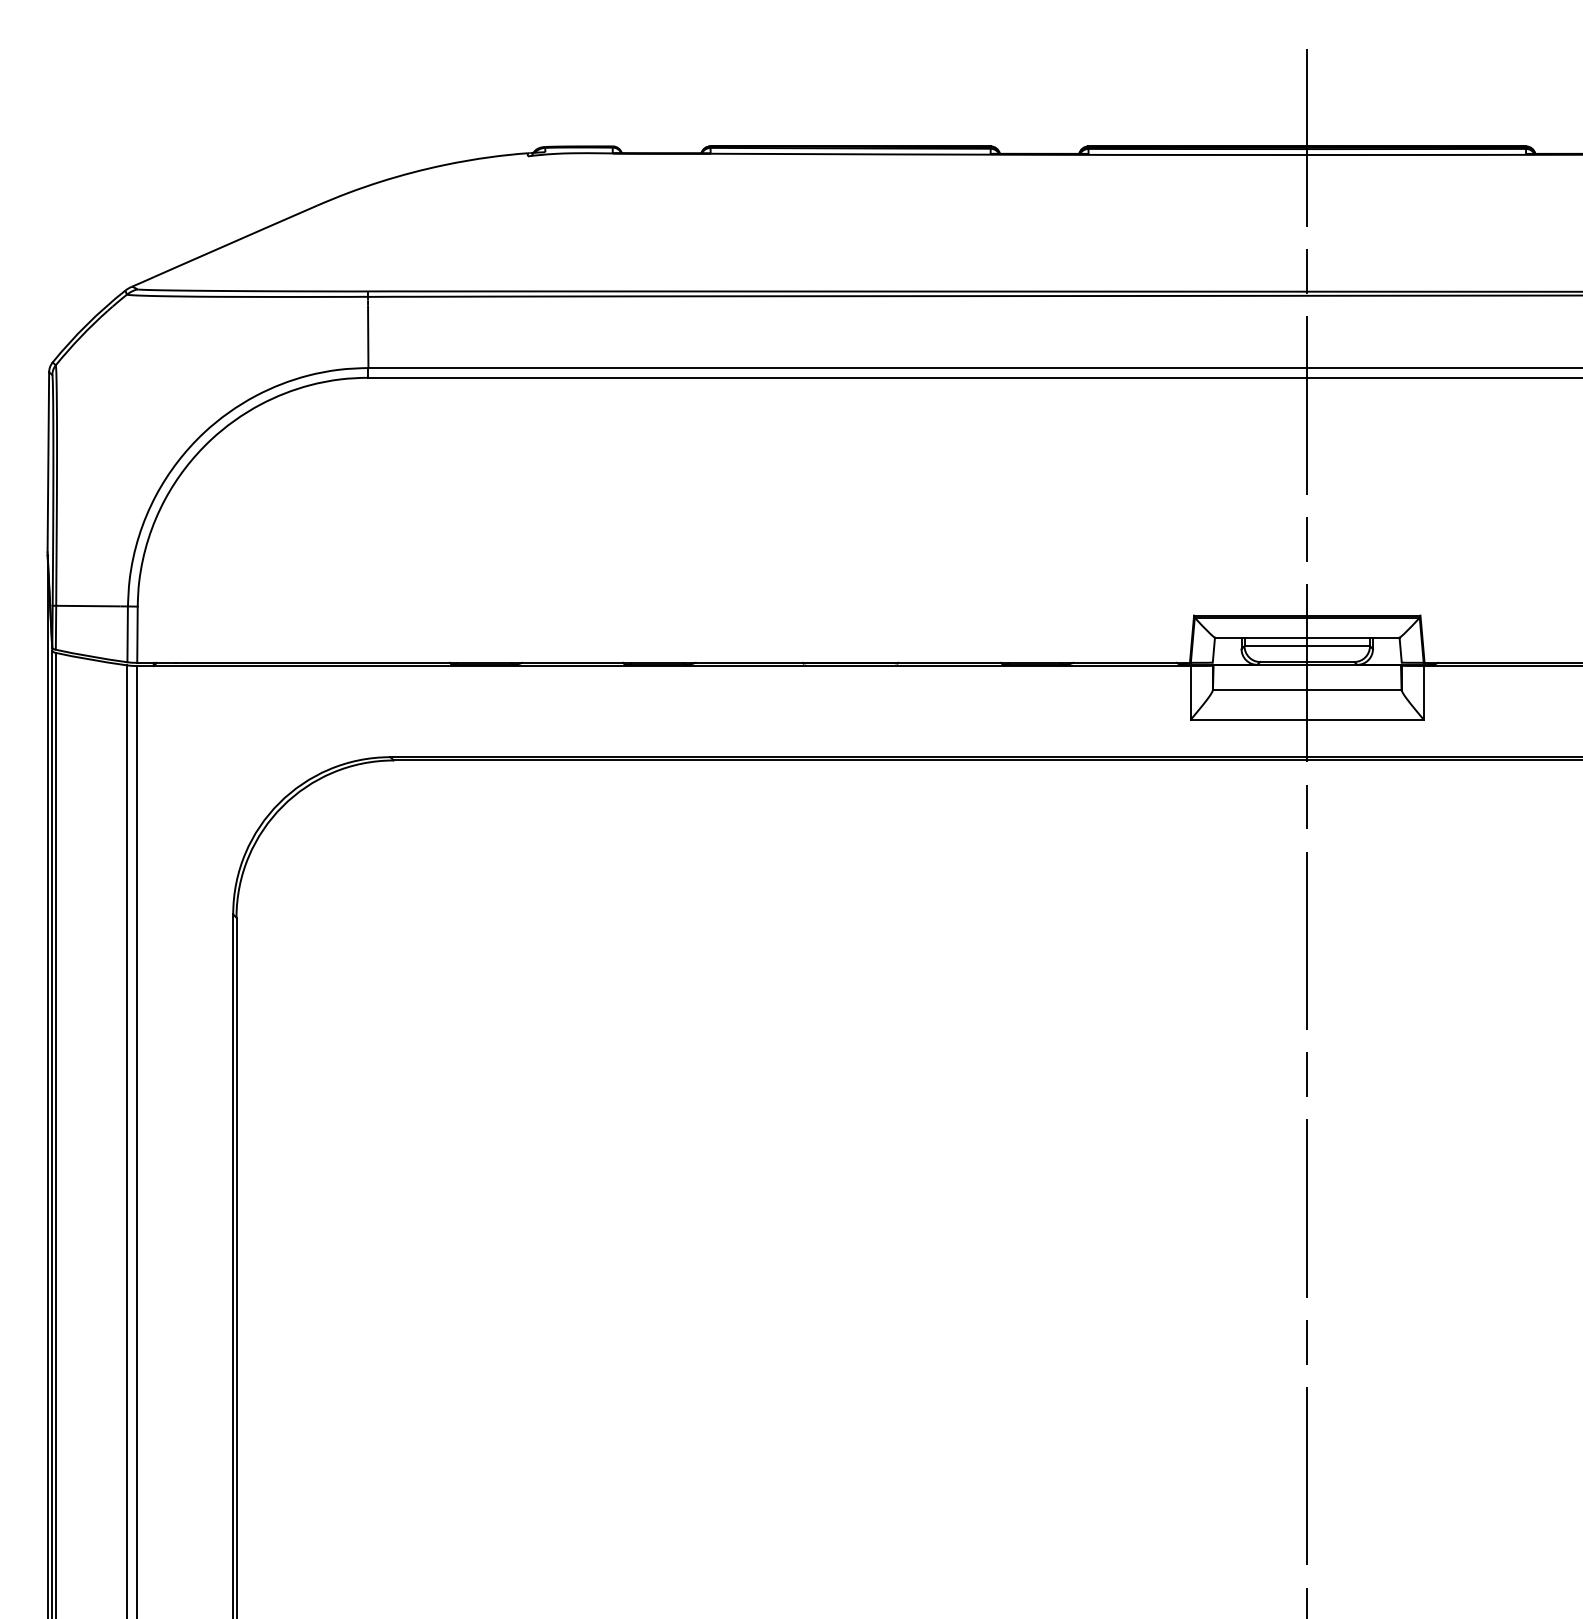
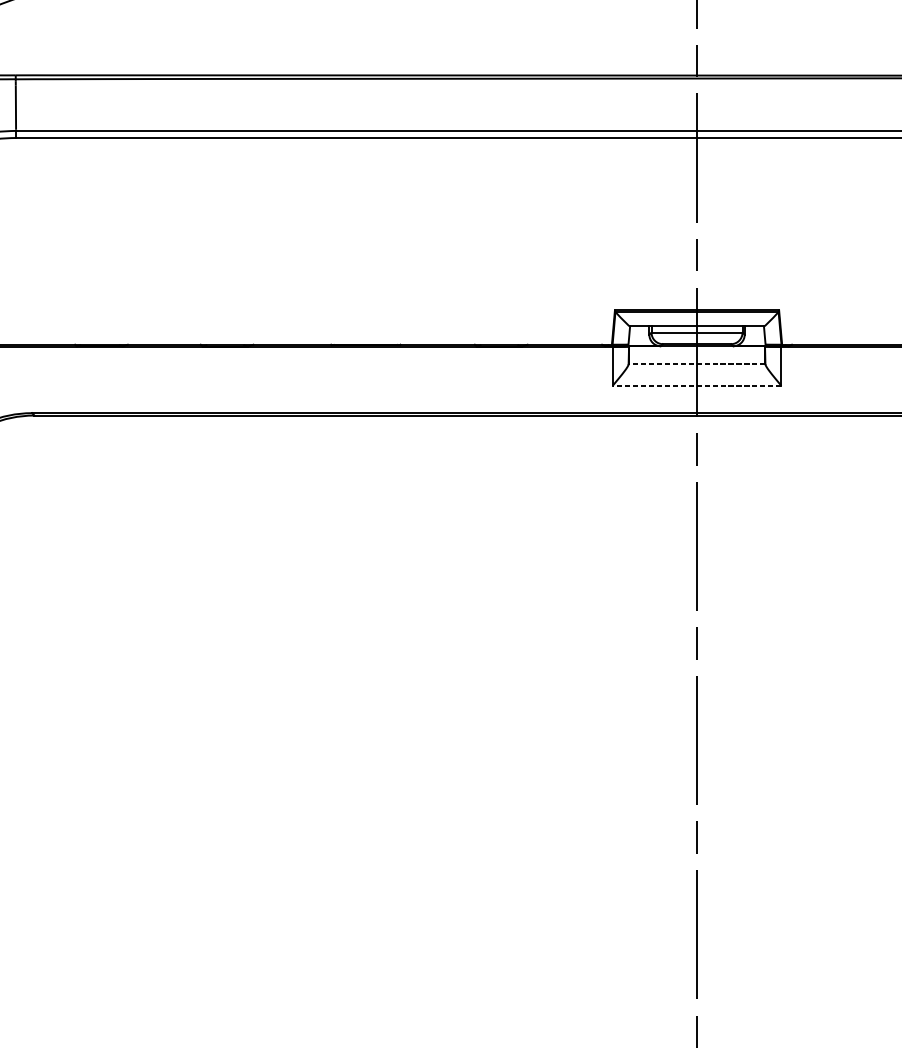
line: (1306, 689) -> (696, 364), solid -> dashed
line: (1306, 719) -> (696, 385), solid -> dashed

